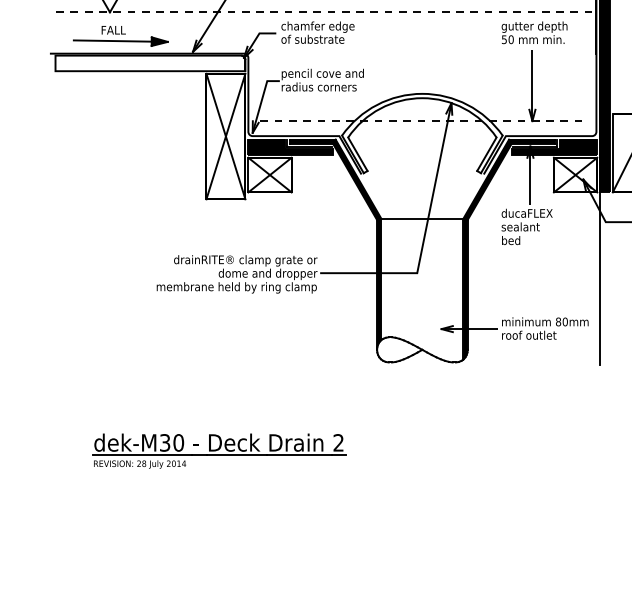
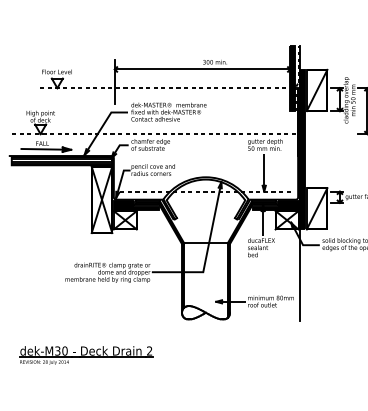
hatch: (149, 64) -> (61, 161), added
part: (219, 451) -> (86, 355), moved

